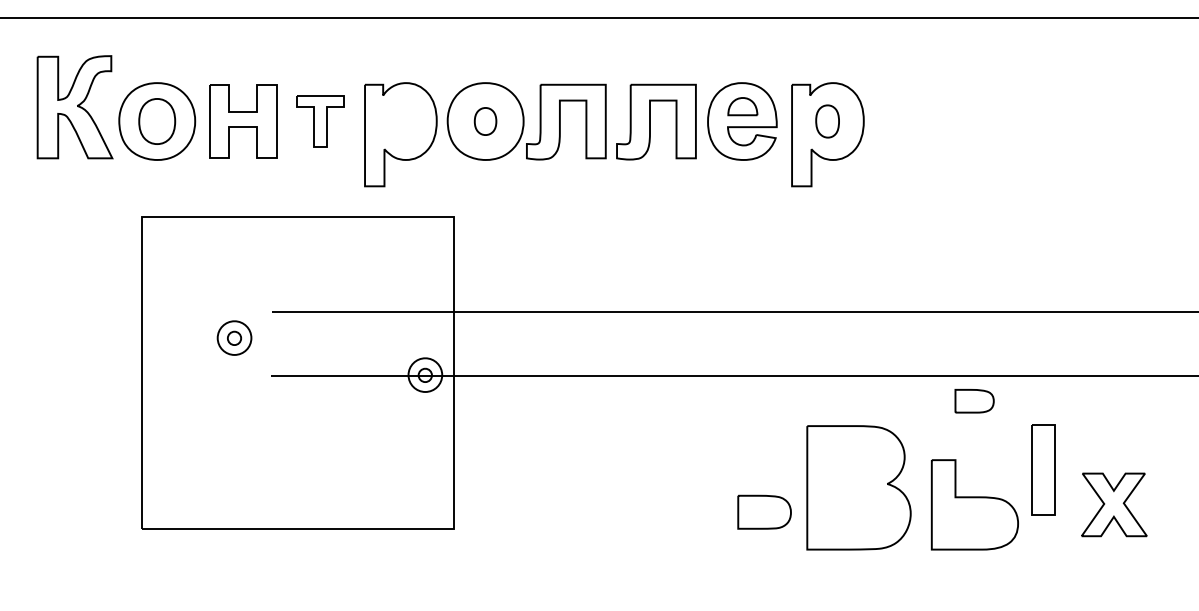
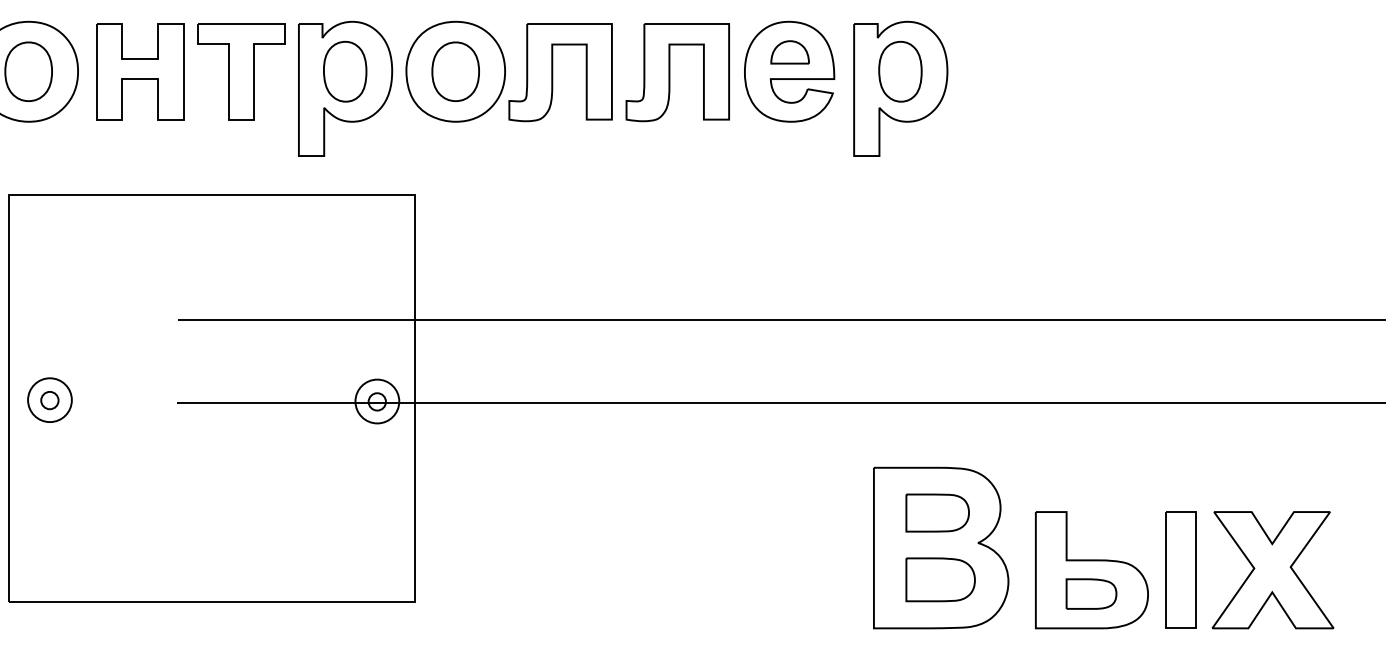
part: (320, 121) -> (241, 71), size x1.43
part: (400, 121) -> (345, 71), added
part: (485, 121) -> (455, 71), size x1.67
part: (827, 121) -> (900, 71), size x1.43
part: (234, 337) -> (49, 399), moved
part: (974, 401) -> (1091, 594), moved
part: (856, 460) -> (937, 512), added
part: (1043, 469) -> (1181, 569), moved
part: (1114, 504) -> (1273, 569), size x1.43
part: (764, 511) -> (940, 578), moved

